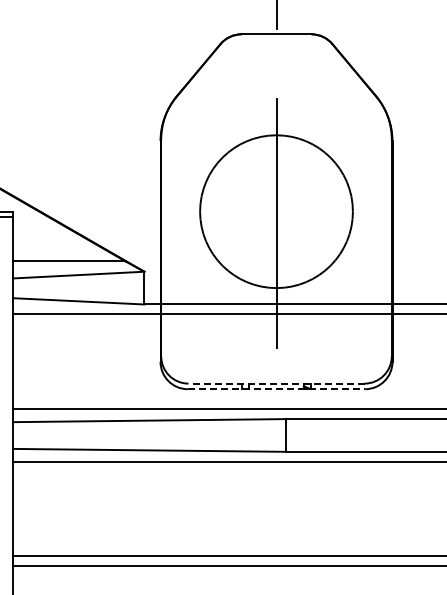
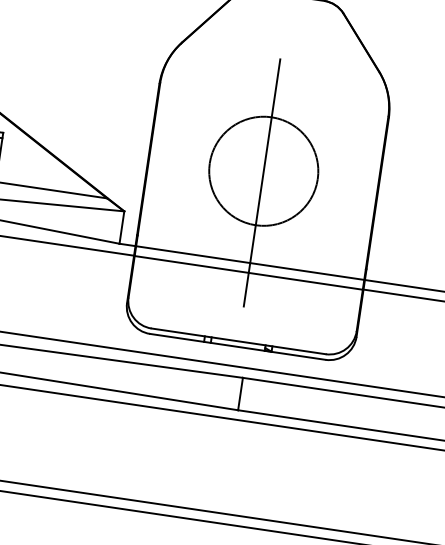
circle: (276, 211) -> (263, 171), size x0.71
line: (276, 383) -> (238, 341), dashed -> solid
line: (276, 389) -> (237, 347), dashed -> solid

